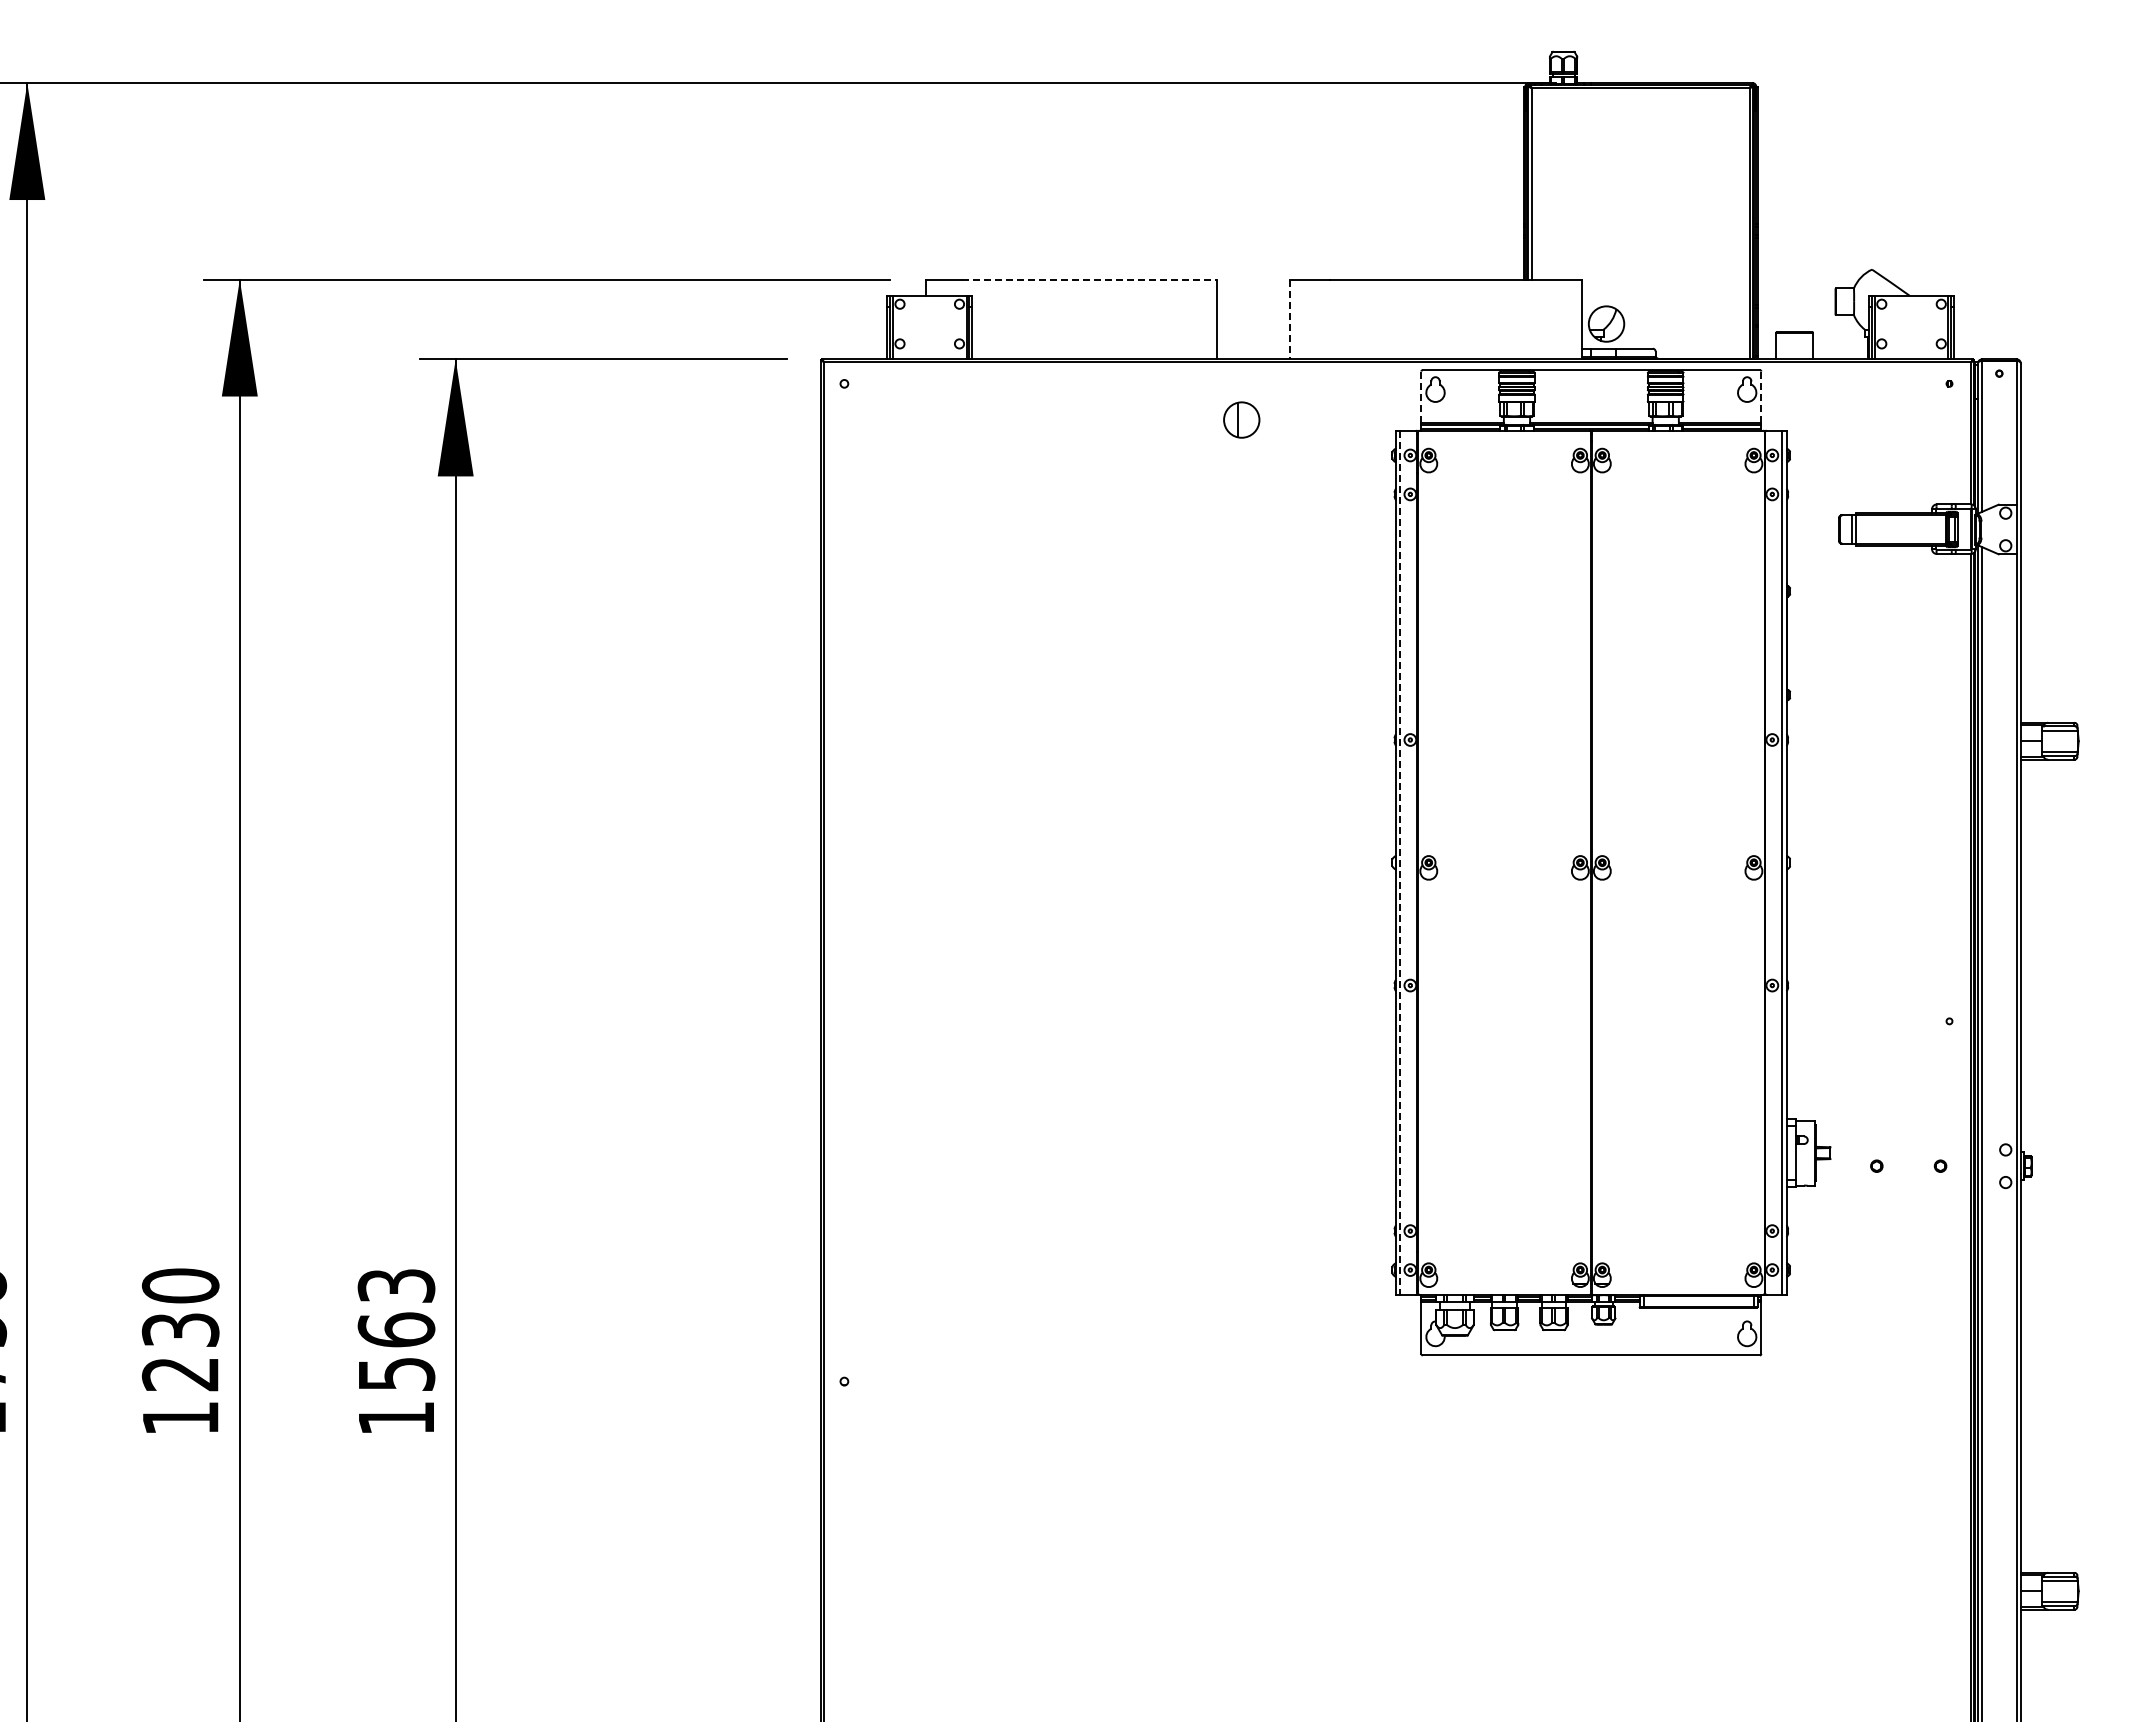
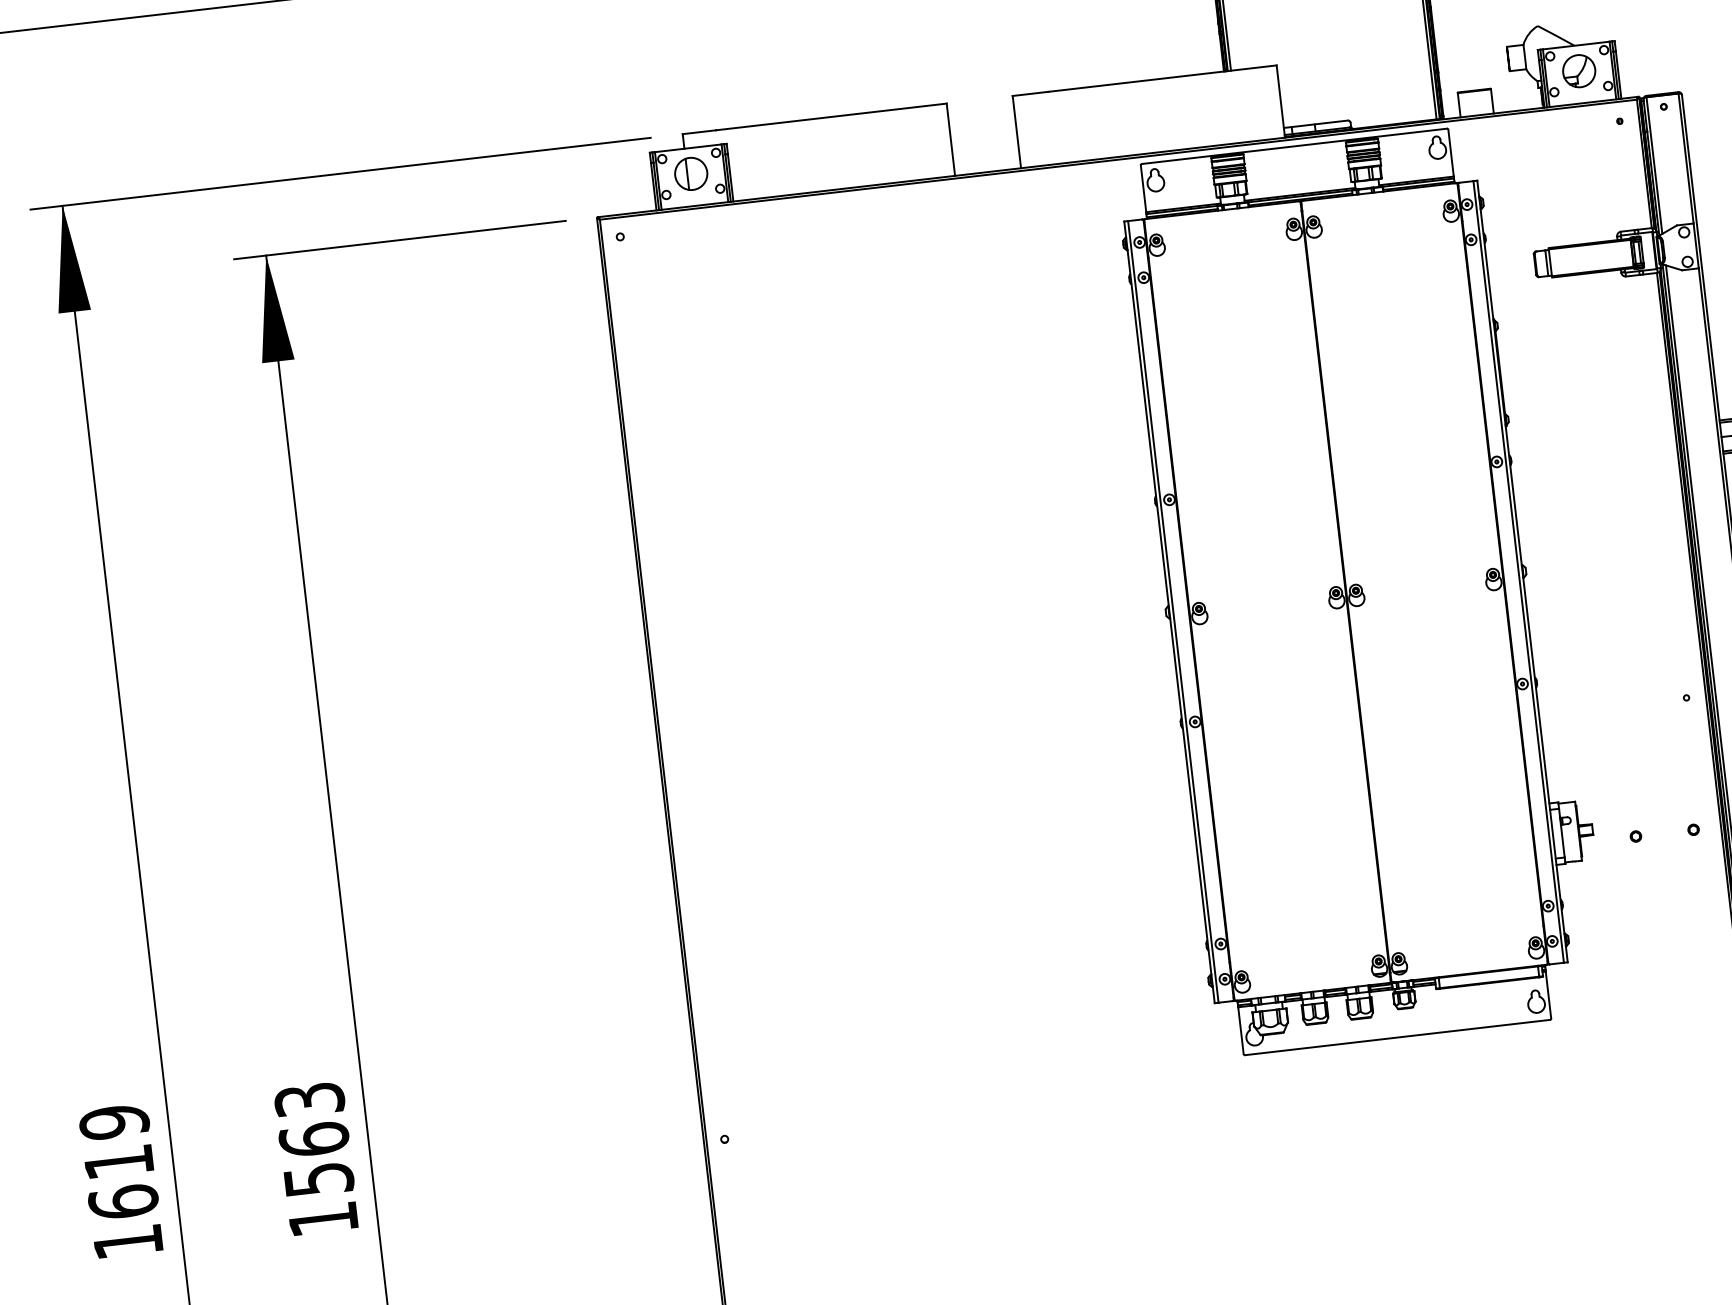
line: (1089, 279) -> (831, 116), dashed -> solid
line: (1290, 319) -> (1017, 132), dashed -> solid
part: (1606, 323) -> (1579, 70), moved
line: (1421, 397) -> (1143, 188), dashed -> solid
line: (1761, 397) -> (1451, 153), dashed -> solid
part: (1241, 419) -> (690, 173), moved
line: (1400, 863) -> (1173, 612), dashed -> solid
text: (180, 1329) -> (118, 1161), 1230 -> 1619

